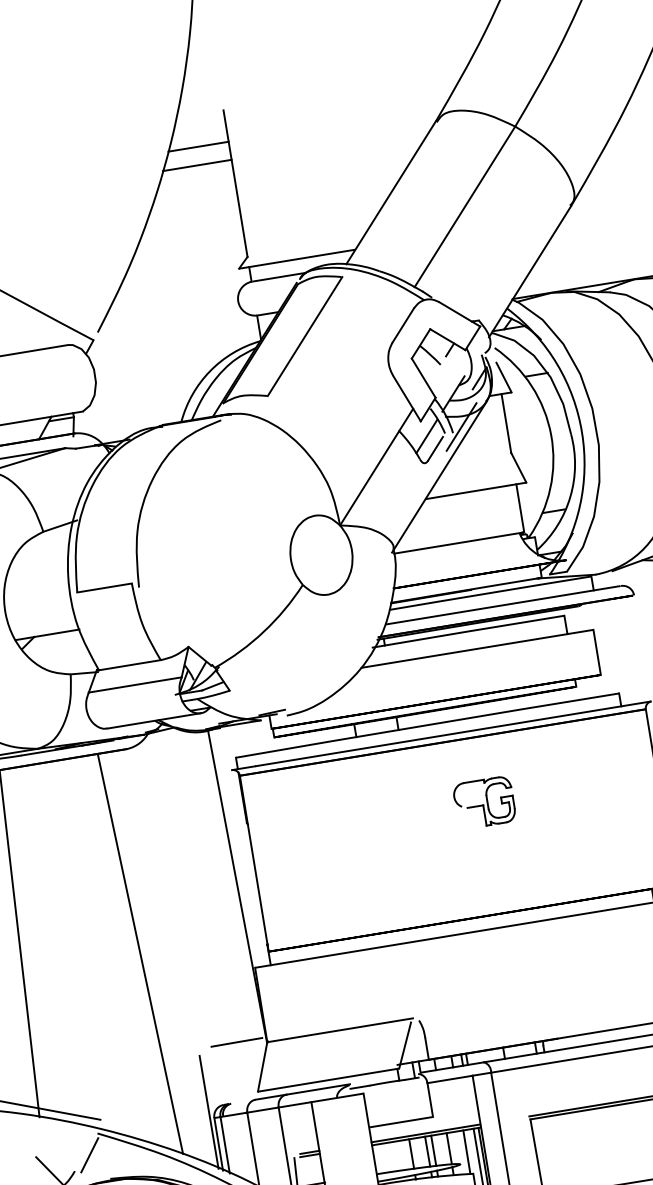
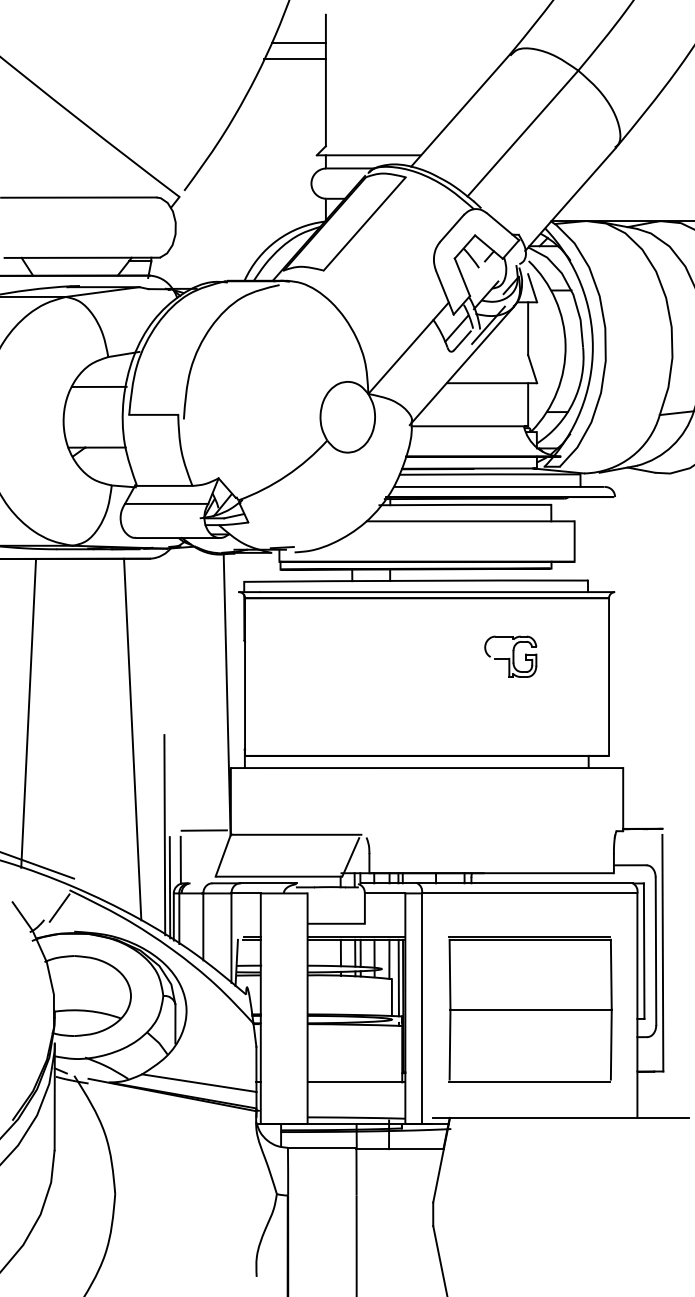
line: (38, 566) -> (99, 386), added
part: (484, 802) -> (510, 656), moved
line: (193, 1055) -> (164, 835), added
line: (215, 1078) -> (180, 859), added

